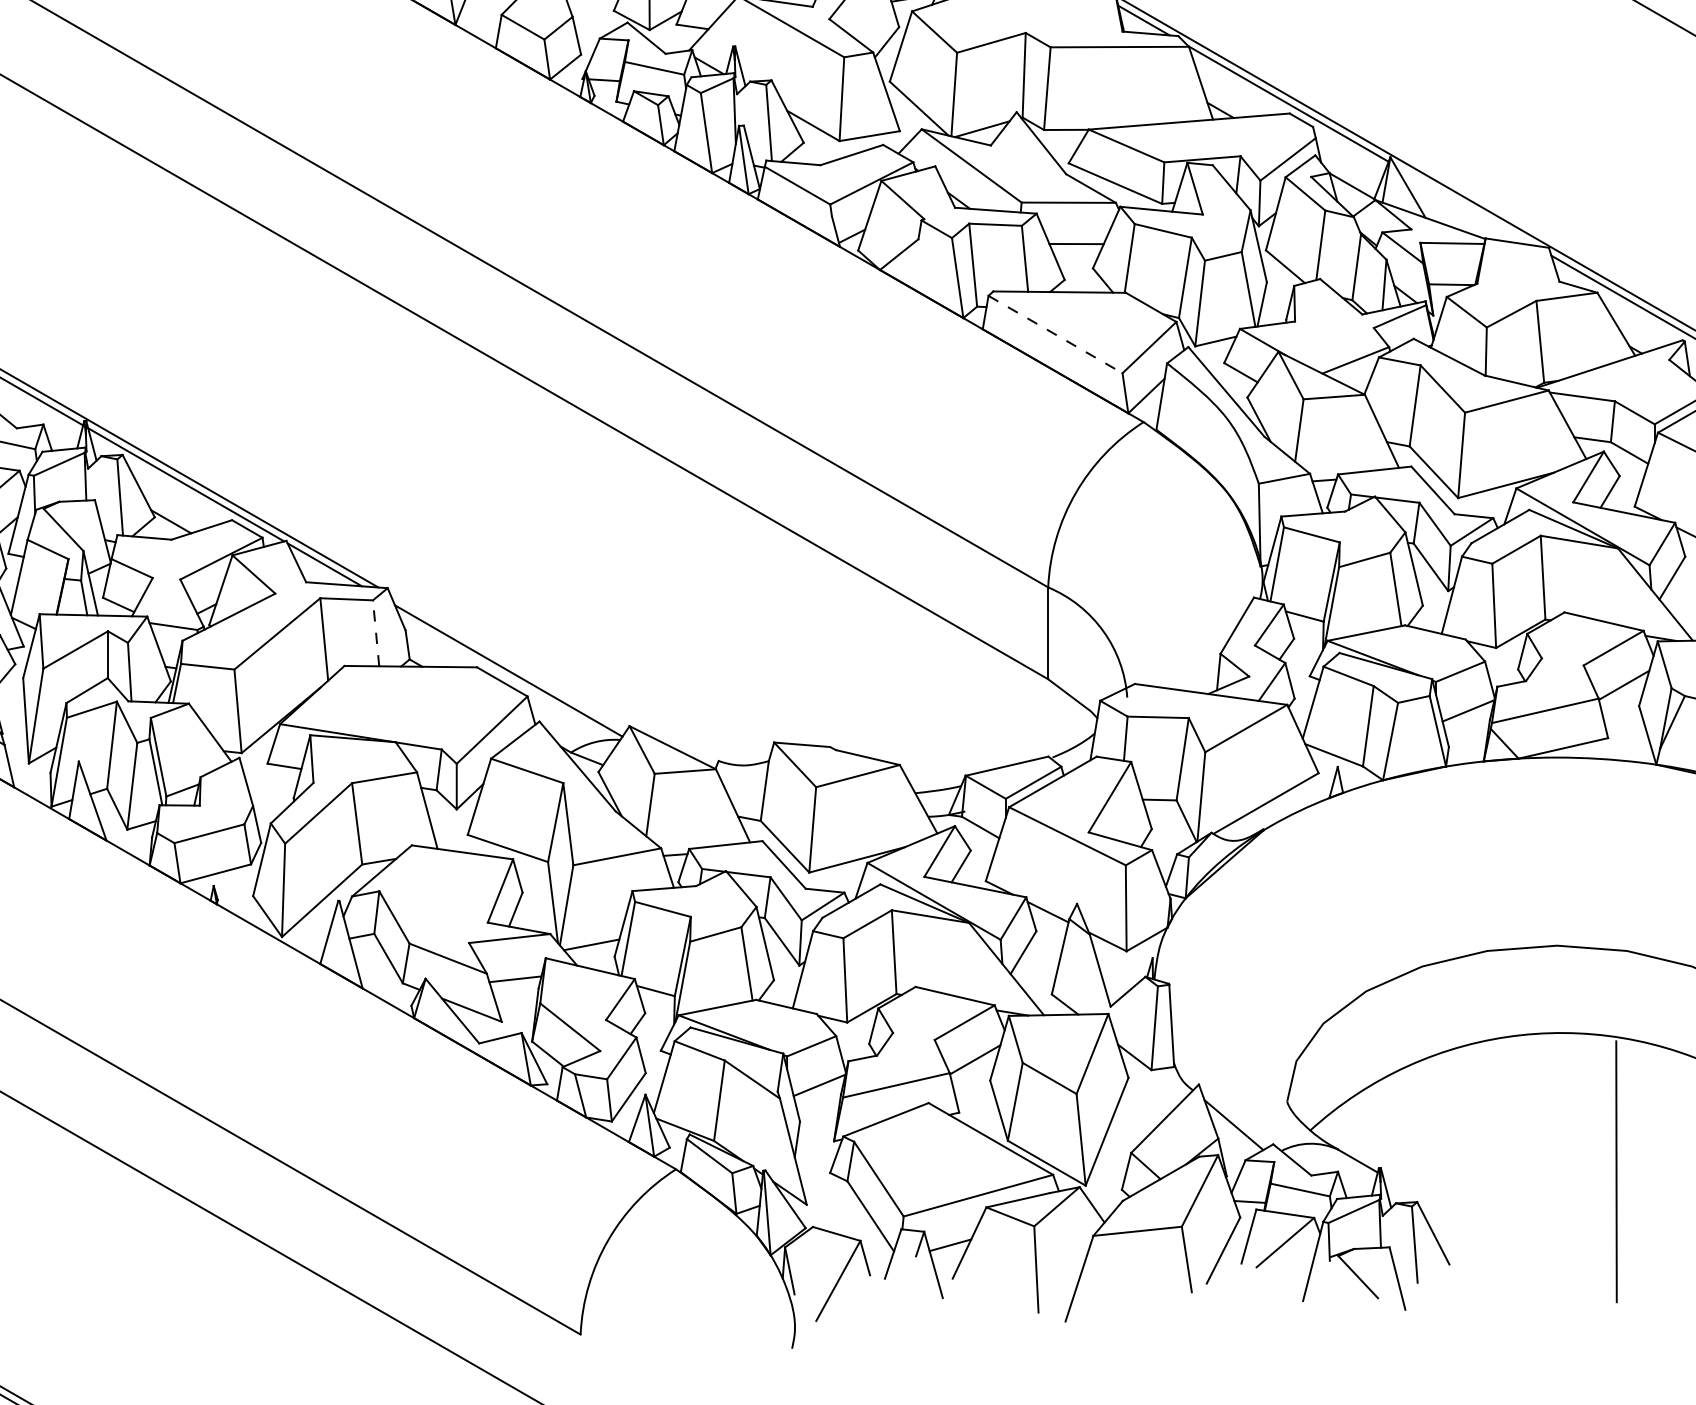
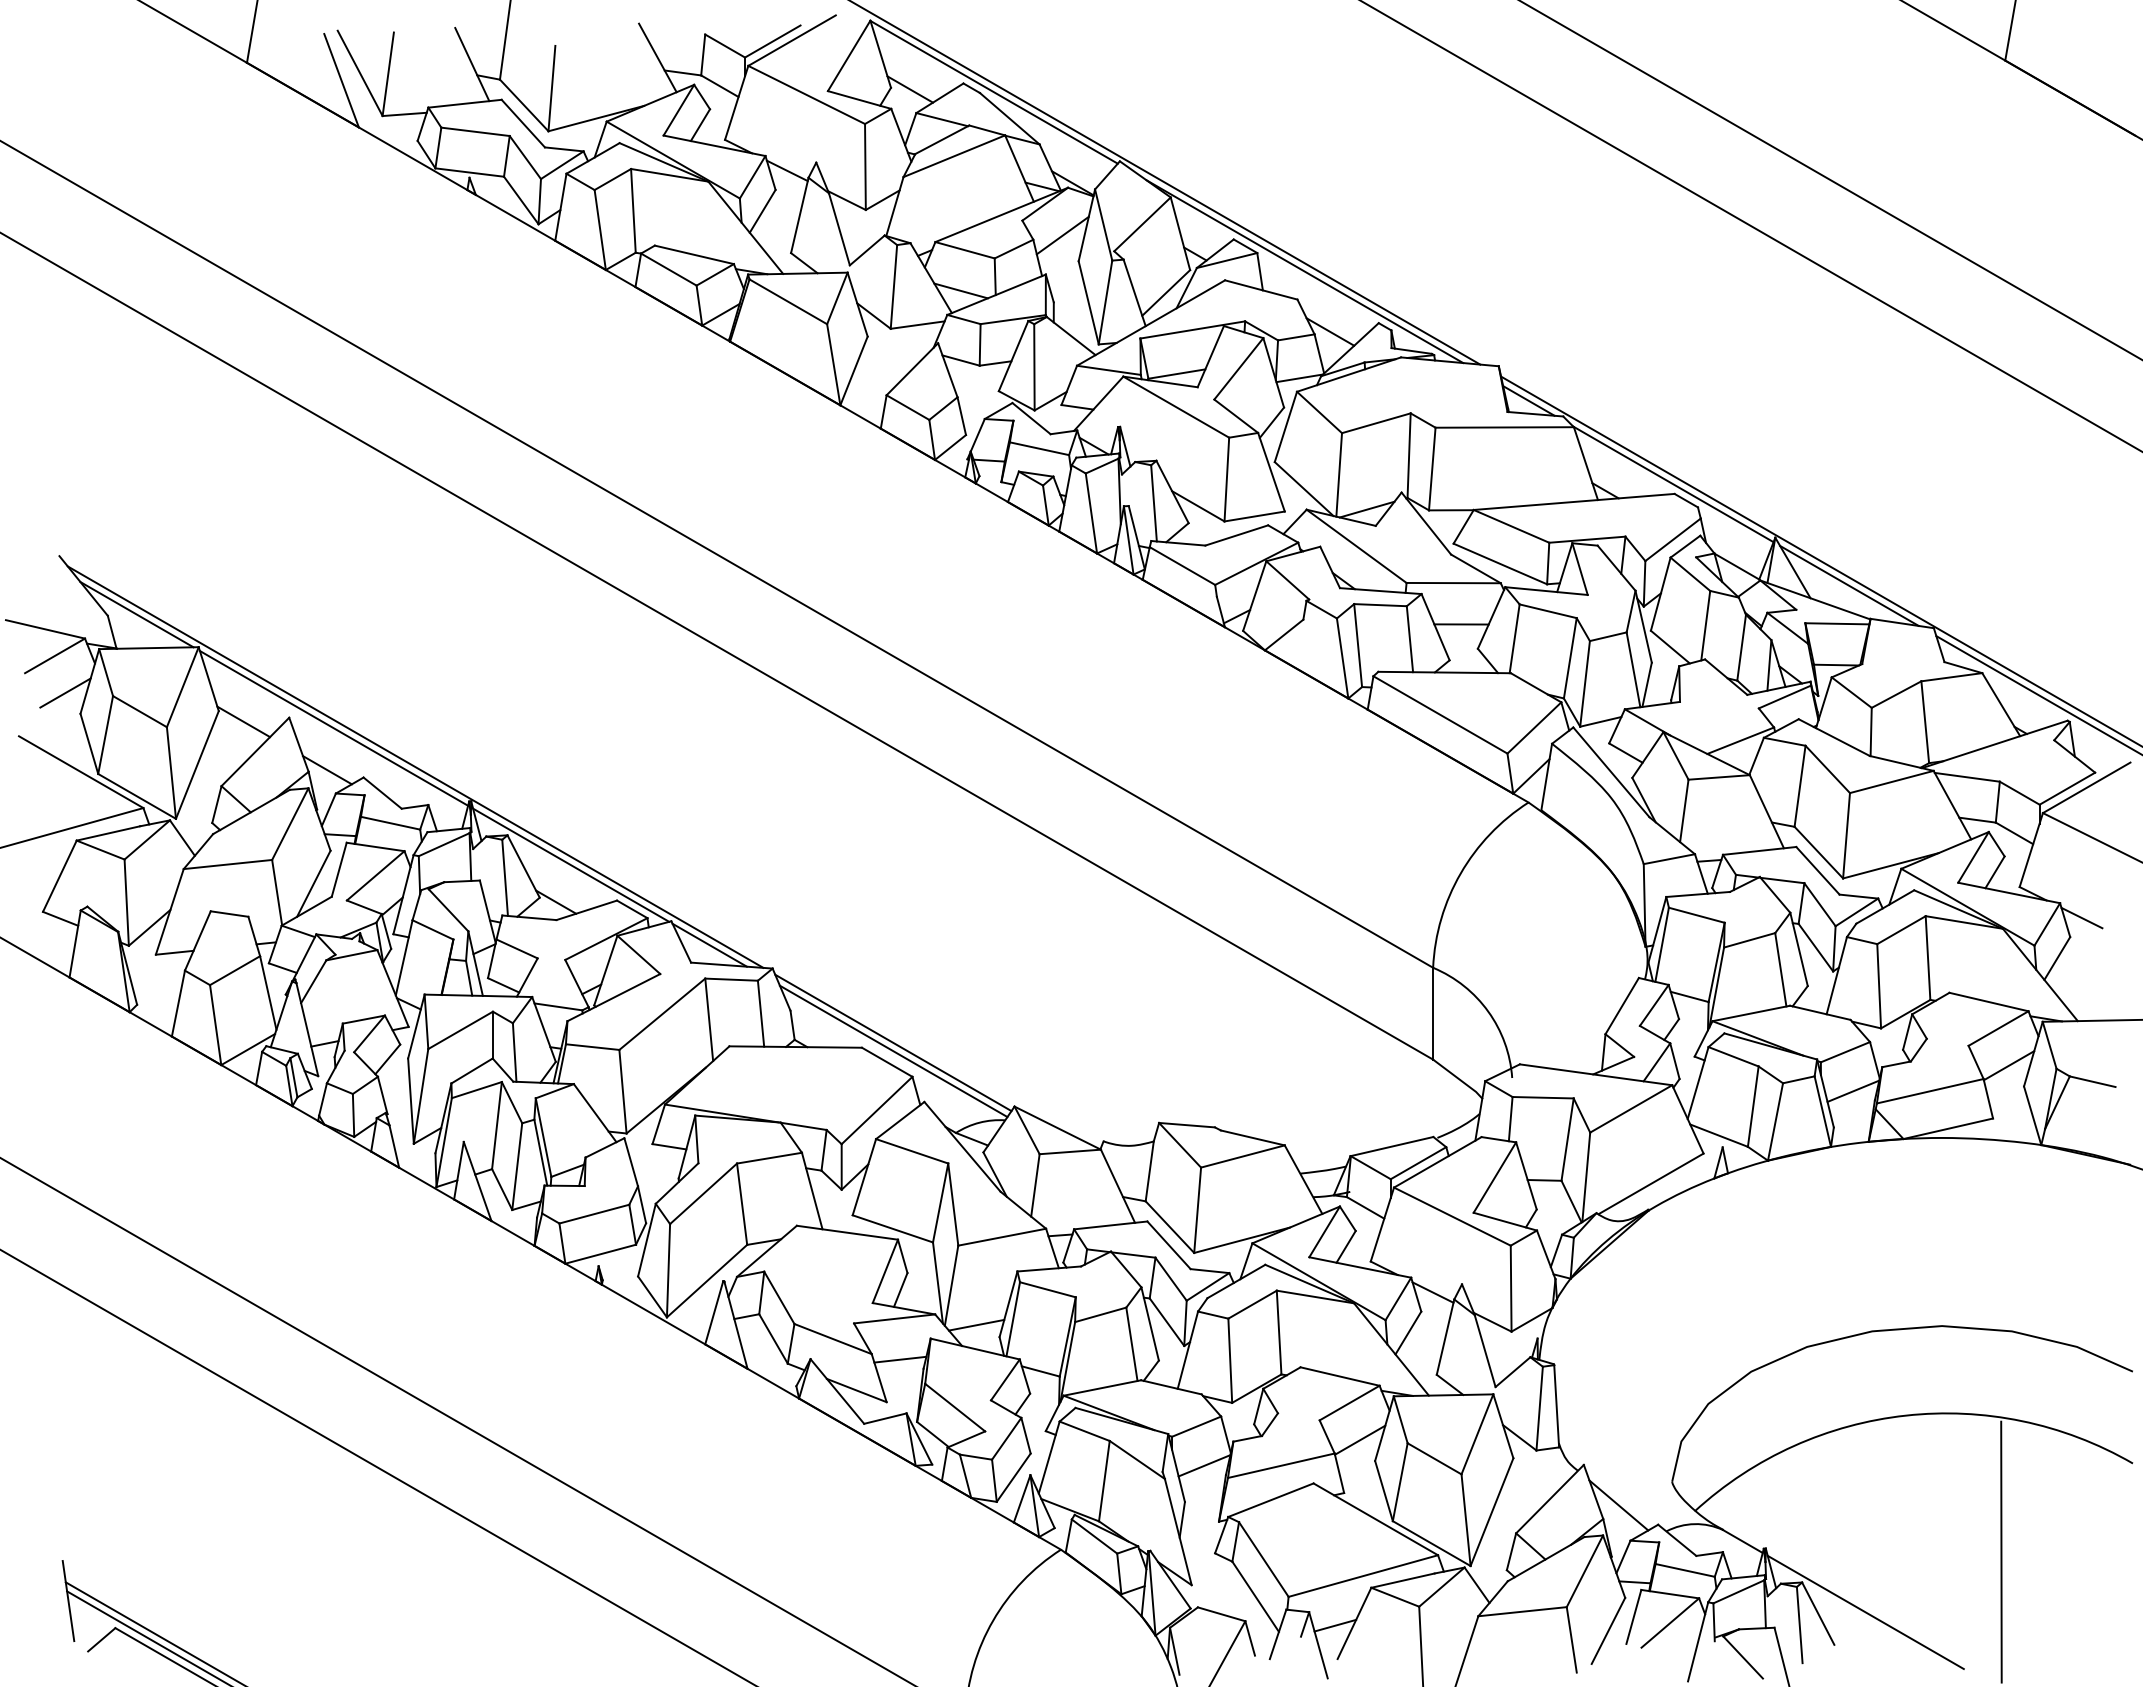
line: (1464, 205) -> (1849, 585), added
line: (1055, 335) -> (1440, 715), dashed -> solid
line: (375, 633) -> (760, 1013), dashed -> solid
line: (508, 662) -> (893, 1042), added
line: (1480, 1232) -> (1865, 1612), added

